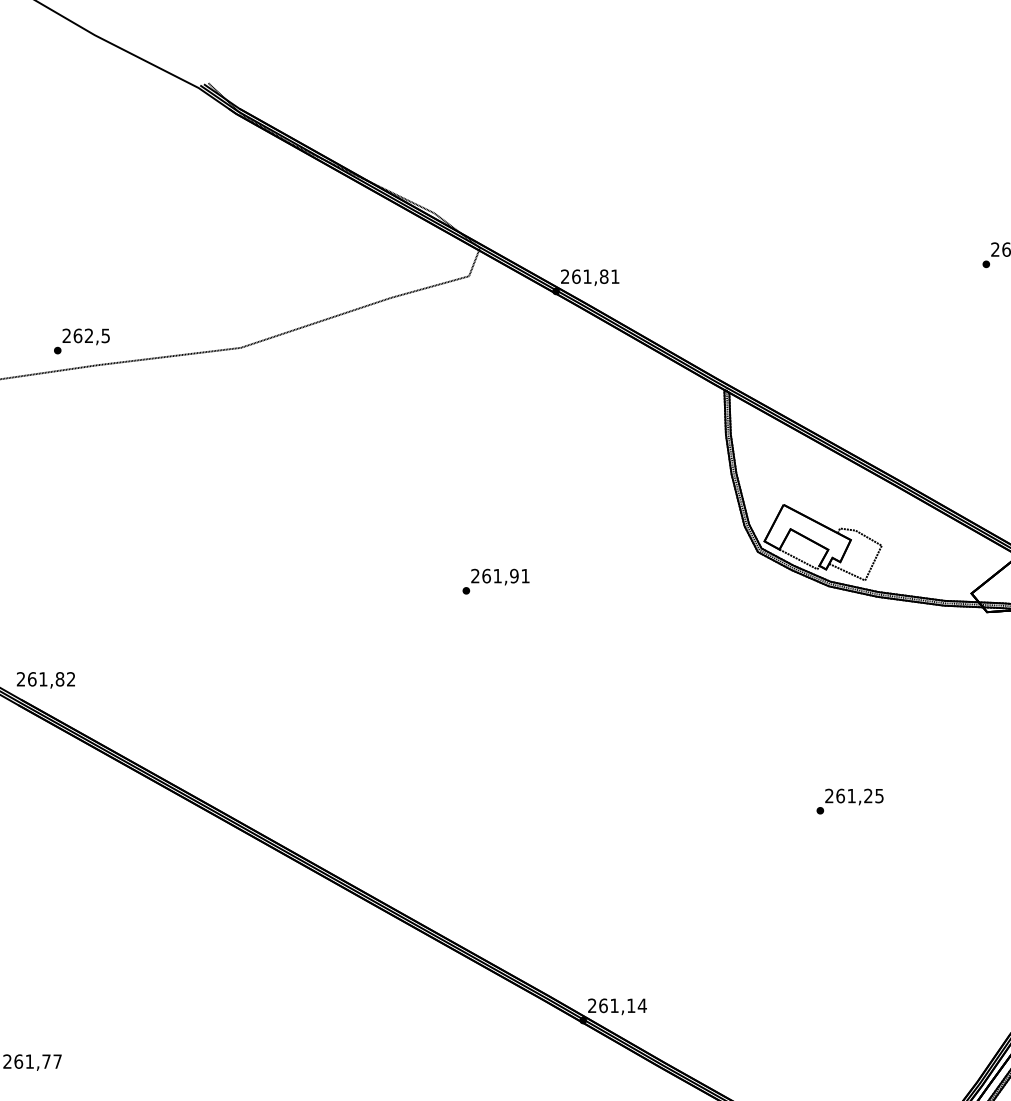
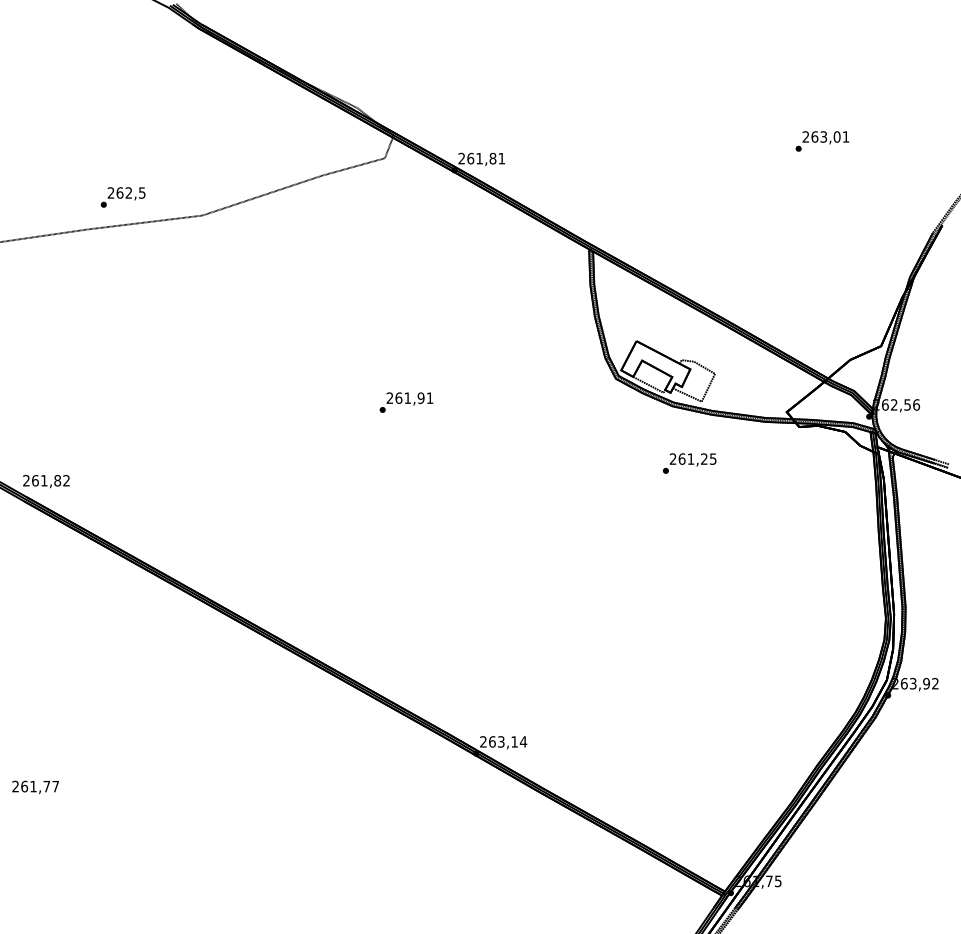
text: (81, 341) -> (122, 197), moved
text: (849, 801) -> (689, 463), moved
text: (614, 1005) -> (501, 741), 261,14 -> 263,14

